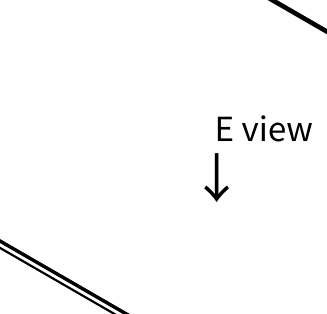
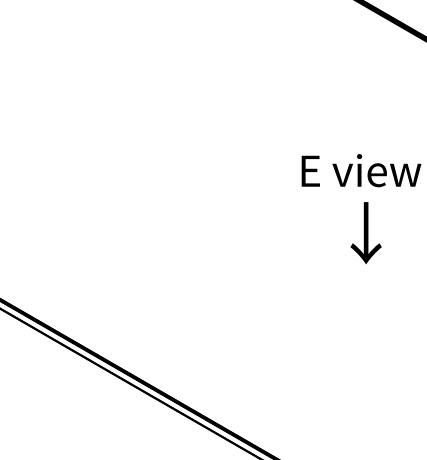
text: (216, 177) -> (365, 233), moved

